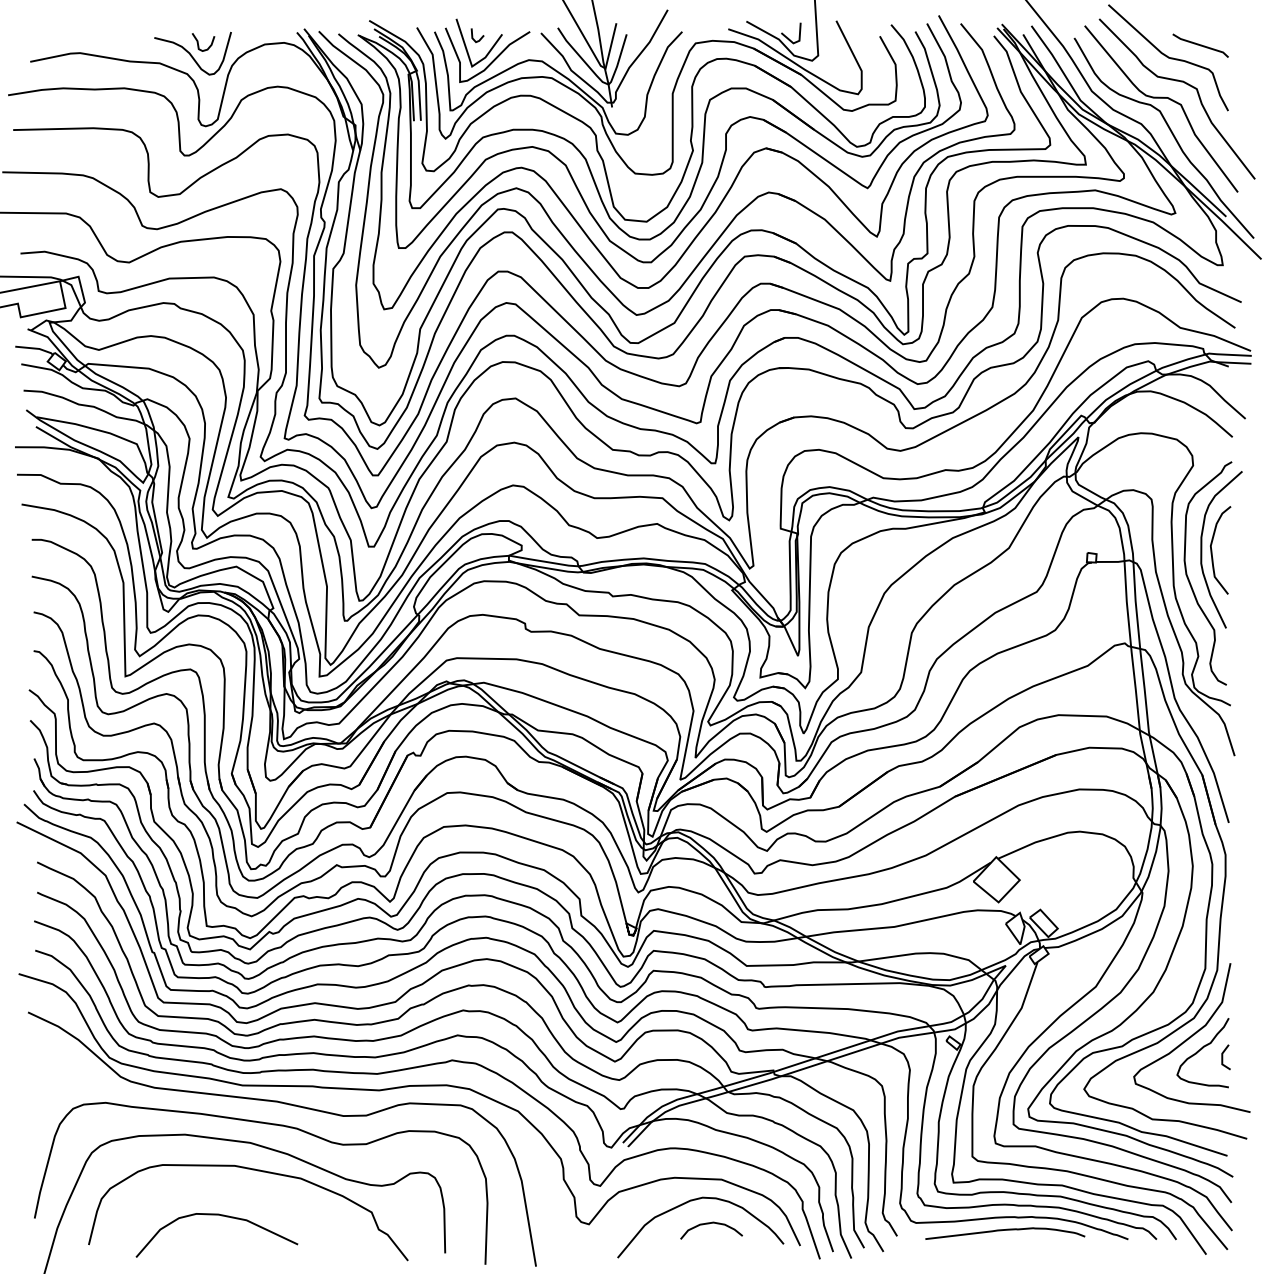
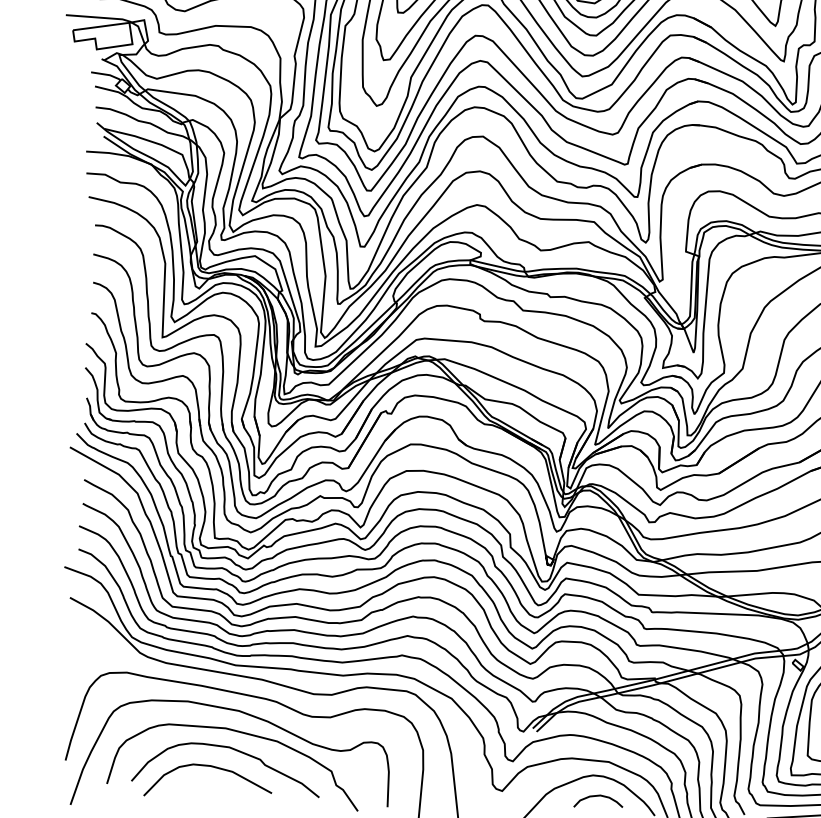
curve: (245, 1192) -> (232, 749), added

